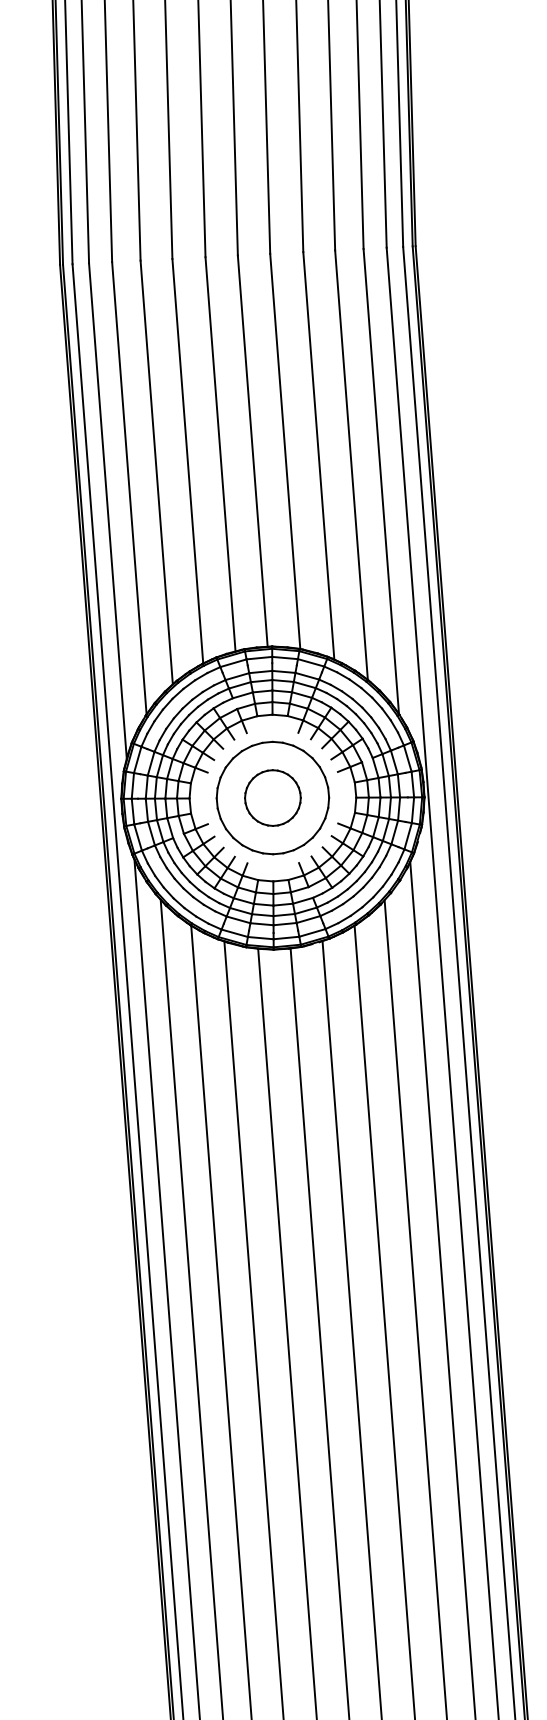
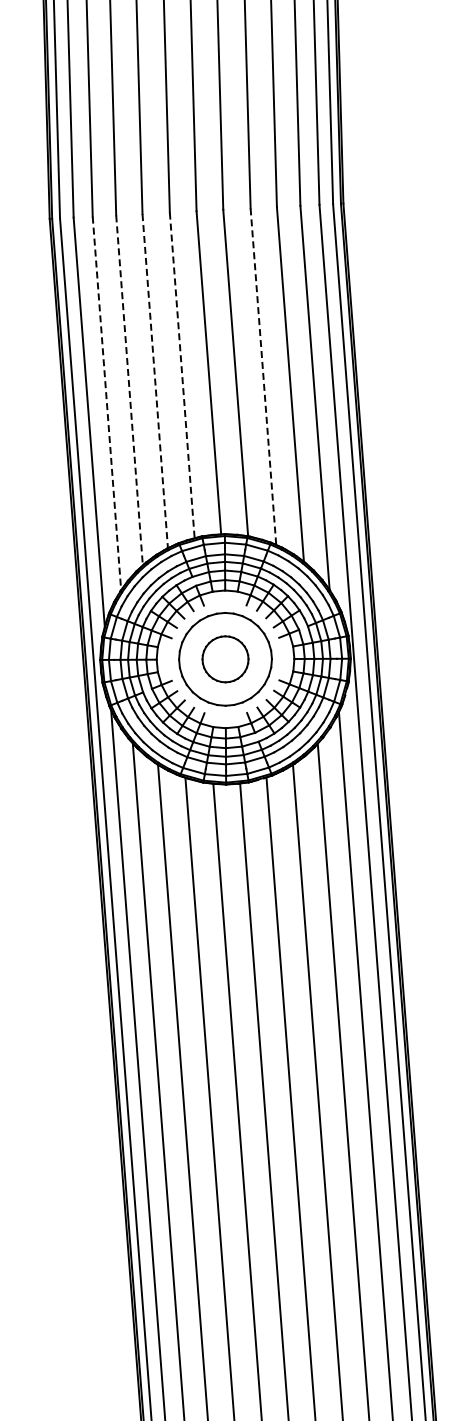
line: (220, 454) -> (182, 375), solid -> dashed
line: (318, 455) -> (263, 376), solid -> dashed
line: (188, 461) -> (155, 381), solid -> dashed
line: (156, 472) -> (129, 390), solid -> dashed
line: (128, 488) -> (106, 403), solid -> dashed

